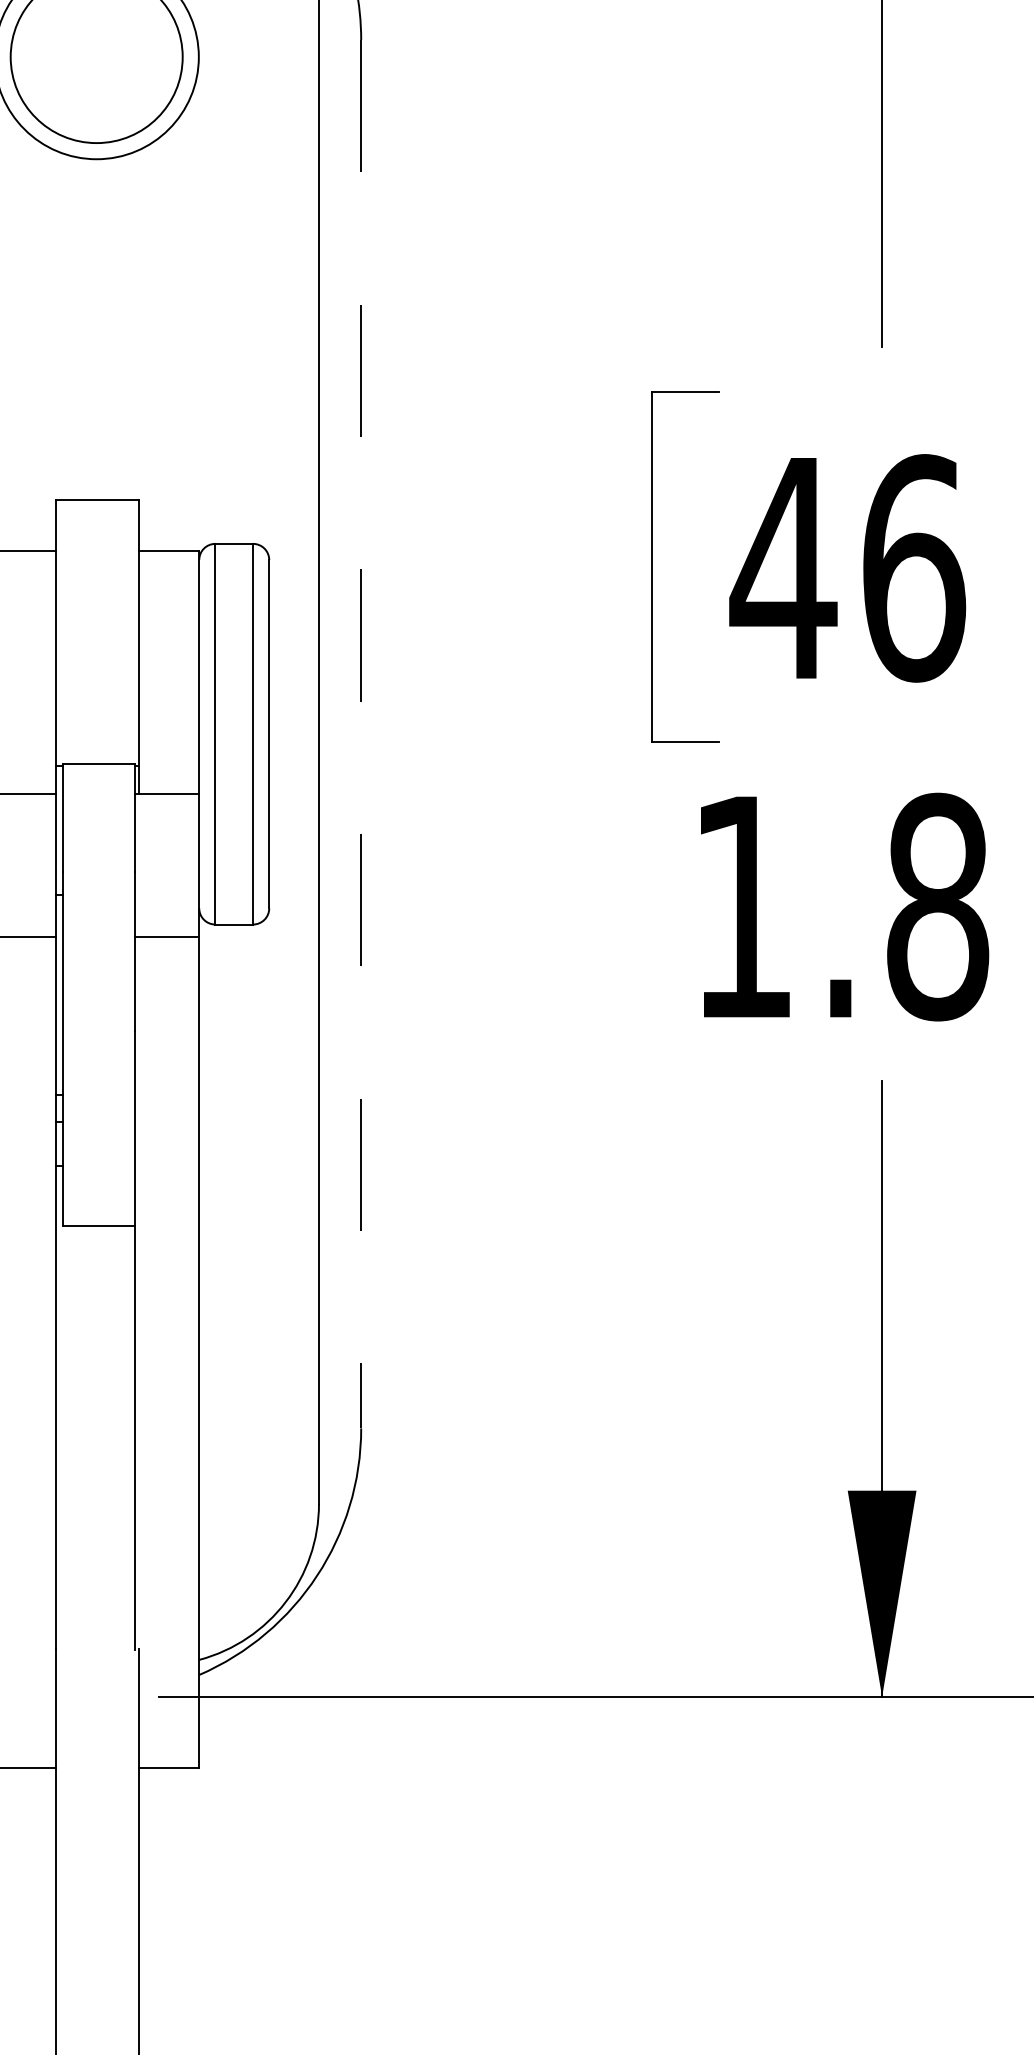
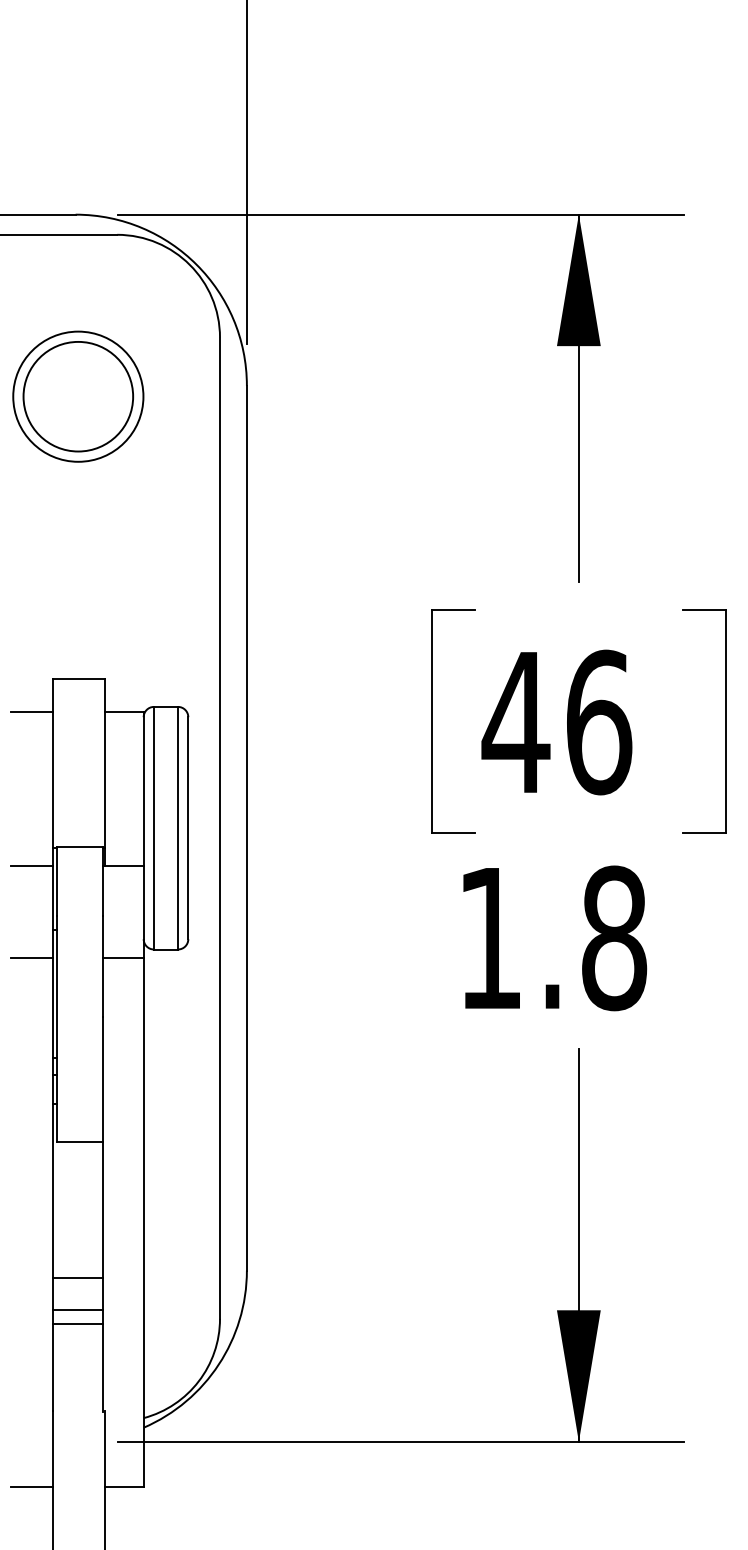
line: (360, 734) -> (246, 828), dashed -> solid
line: (95, 1439) -> (77, 1277), added
line: (95, 1489) -> (77, 1309), added
line: (95, 1511) -> (77, 1323), added

